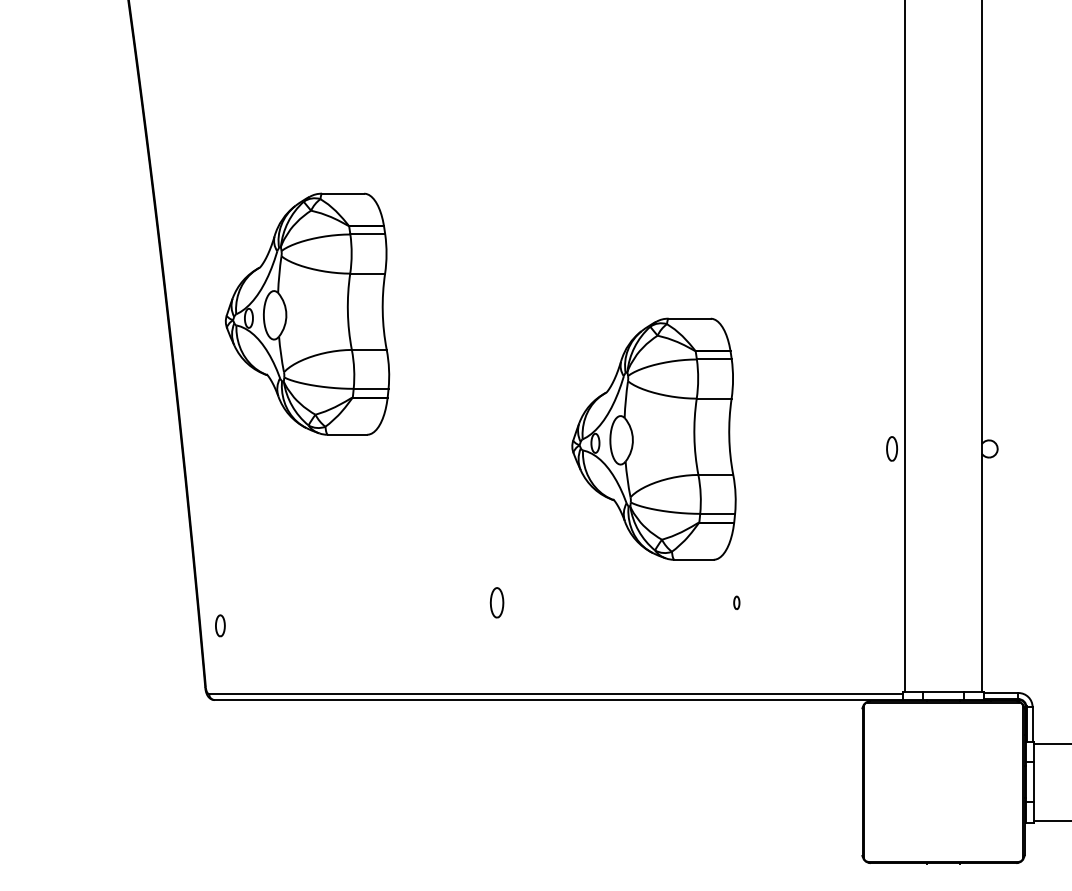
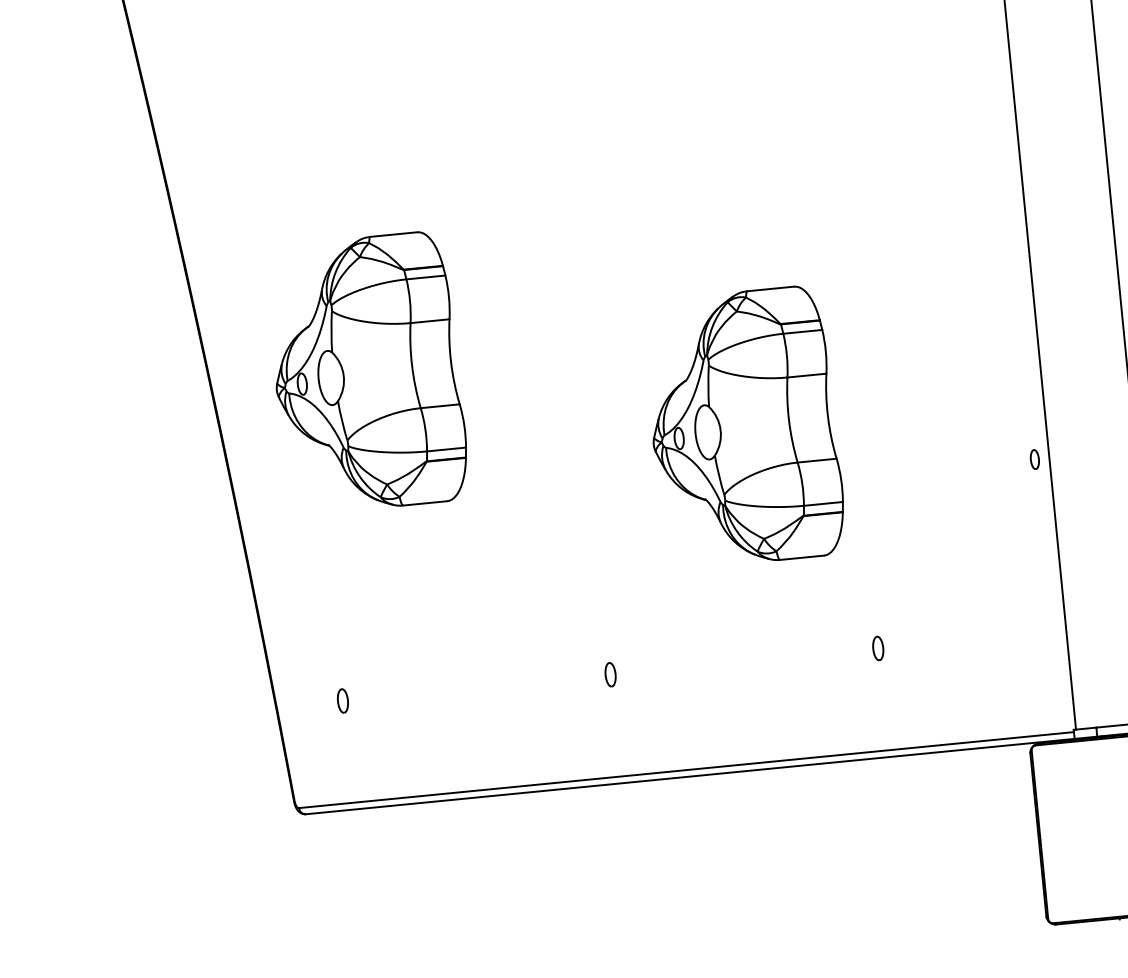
part: (653, 438) -> (743, 426), moved
part: (891, 448) -> (1034, 459), size x0.71
part: (496, 602) -> (609, 674), size x0.71
part: (736, 602) -> (877, 648), size x1.67
part: (220, 625) -> (343, 700), moved

